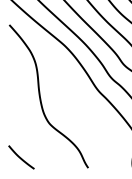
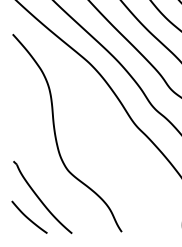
part: (30, 142) -> (41, 196), added

